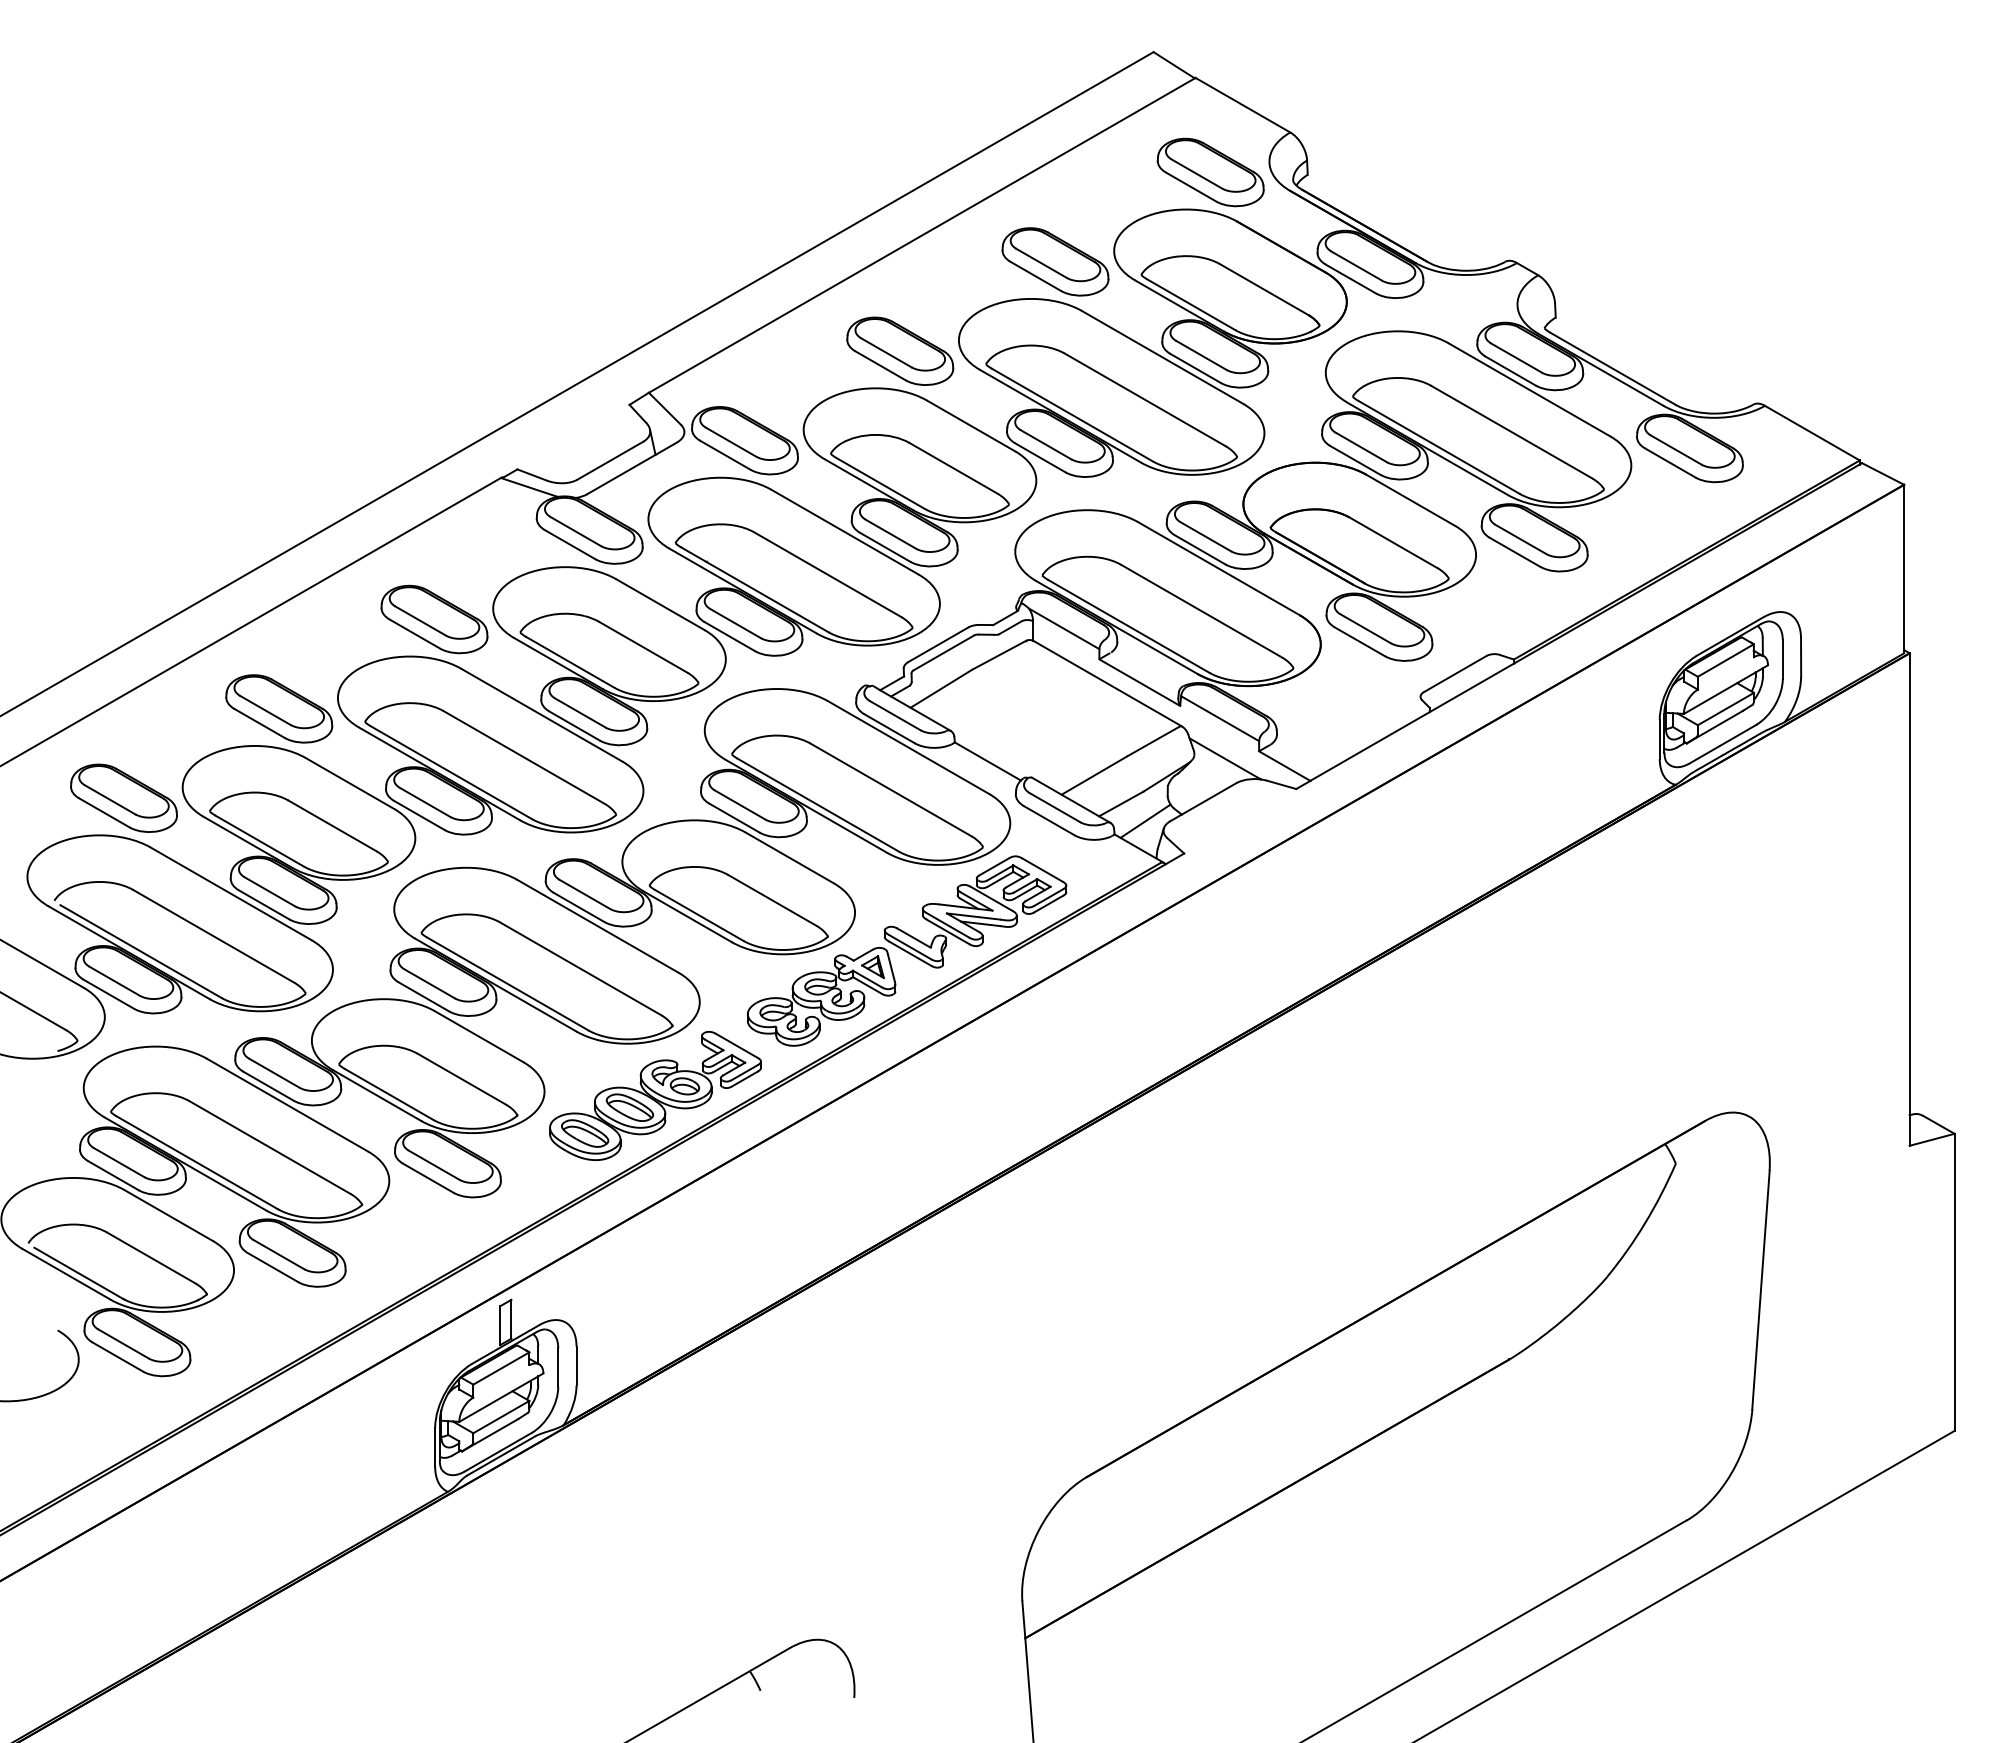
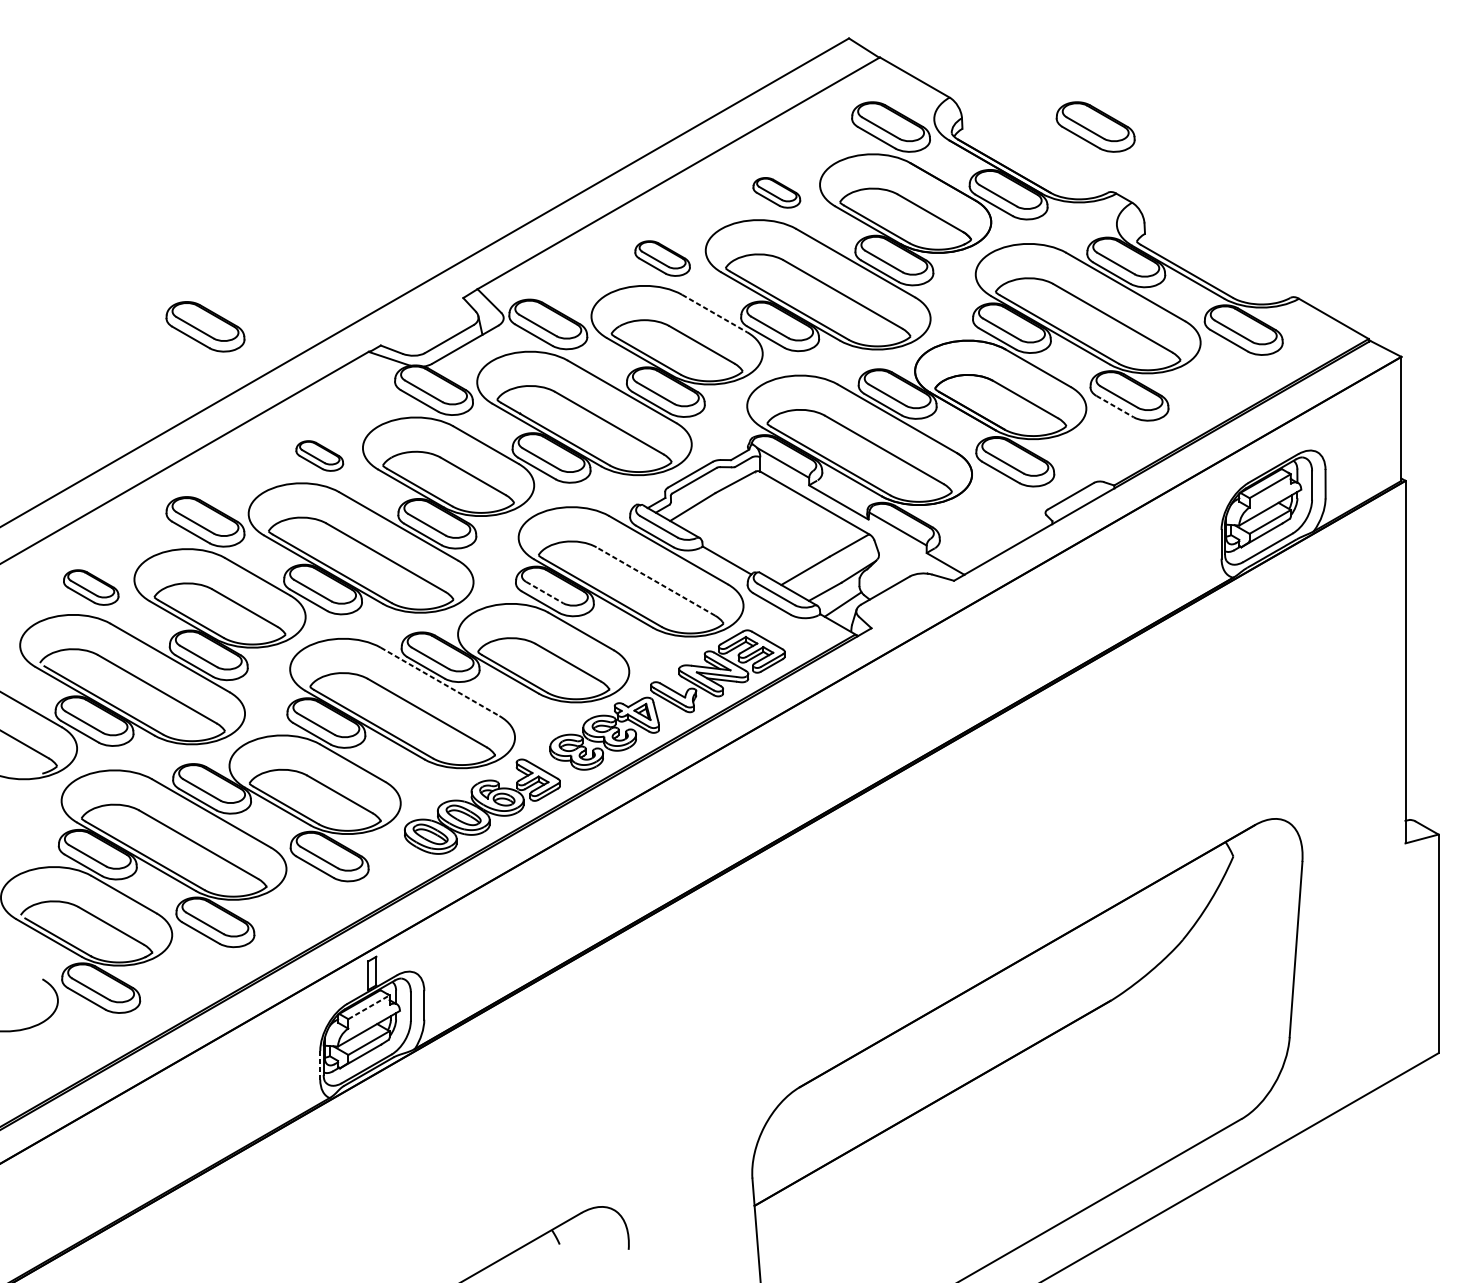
part: (1488, 172) -> (1095, 127), added
part: (1055, 261) -> (776, 192), size x0.6
part: (900, 350) -> (662, 258), size x0.7
line: (971, 425) -> (715, 313), solid -> dashed
part: (279, 443) -> (205, 326), added
line: (1515, 552) -> (1115, 406), solid -> dashed
part: (434, 619) -> (319, 456), size x0.6
line: (1224, 758) -> (901, 558), removed
line: (891, 790) -> (656, 581), solid -> dashed
part: (123, 797) -> (90, 587), size x0.7
line: (740, 805) -> (544, 592), solid -> dashed
line: (598, 926) -> (440, 681), solid -> dashed
line: (501, 1368) -> (369, 1007), solid -> dashed
line: (435, 1447) -> (320, 1065), solid -> dashed

